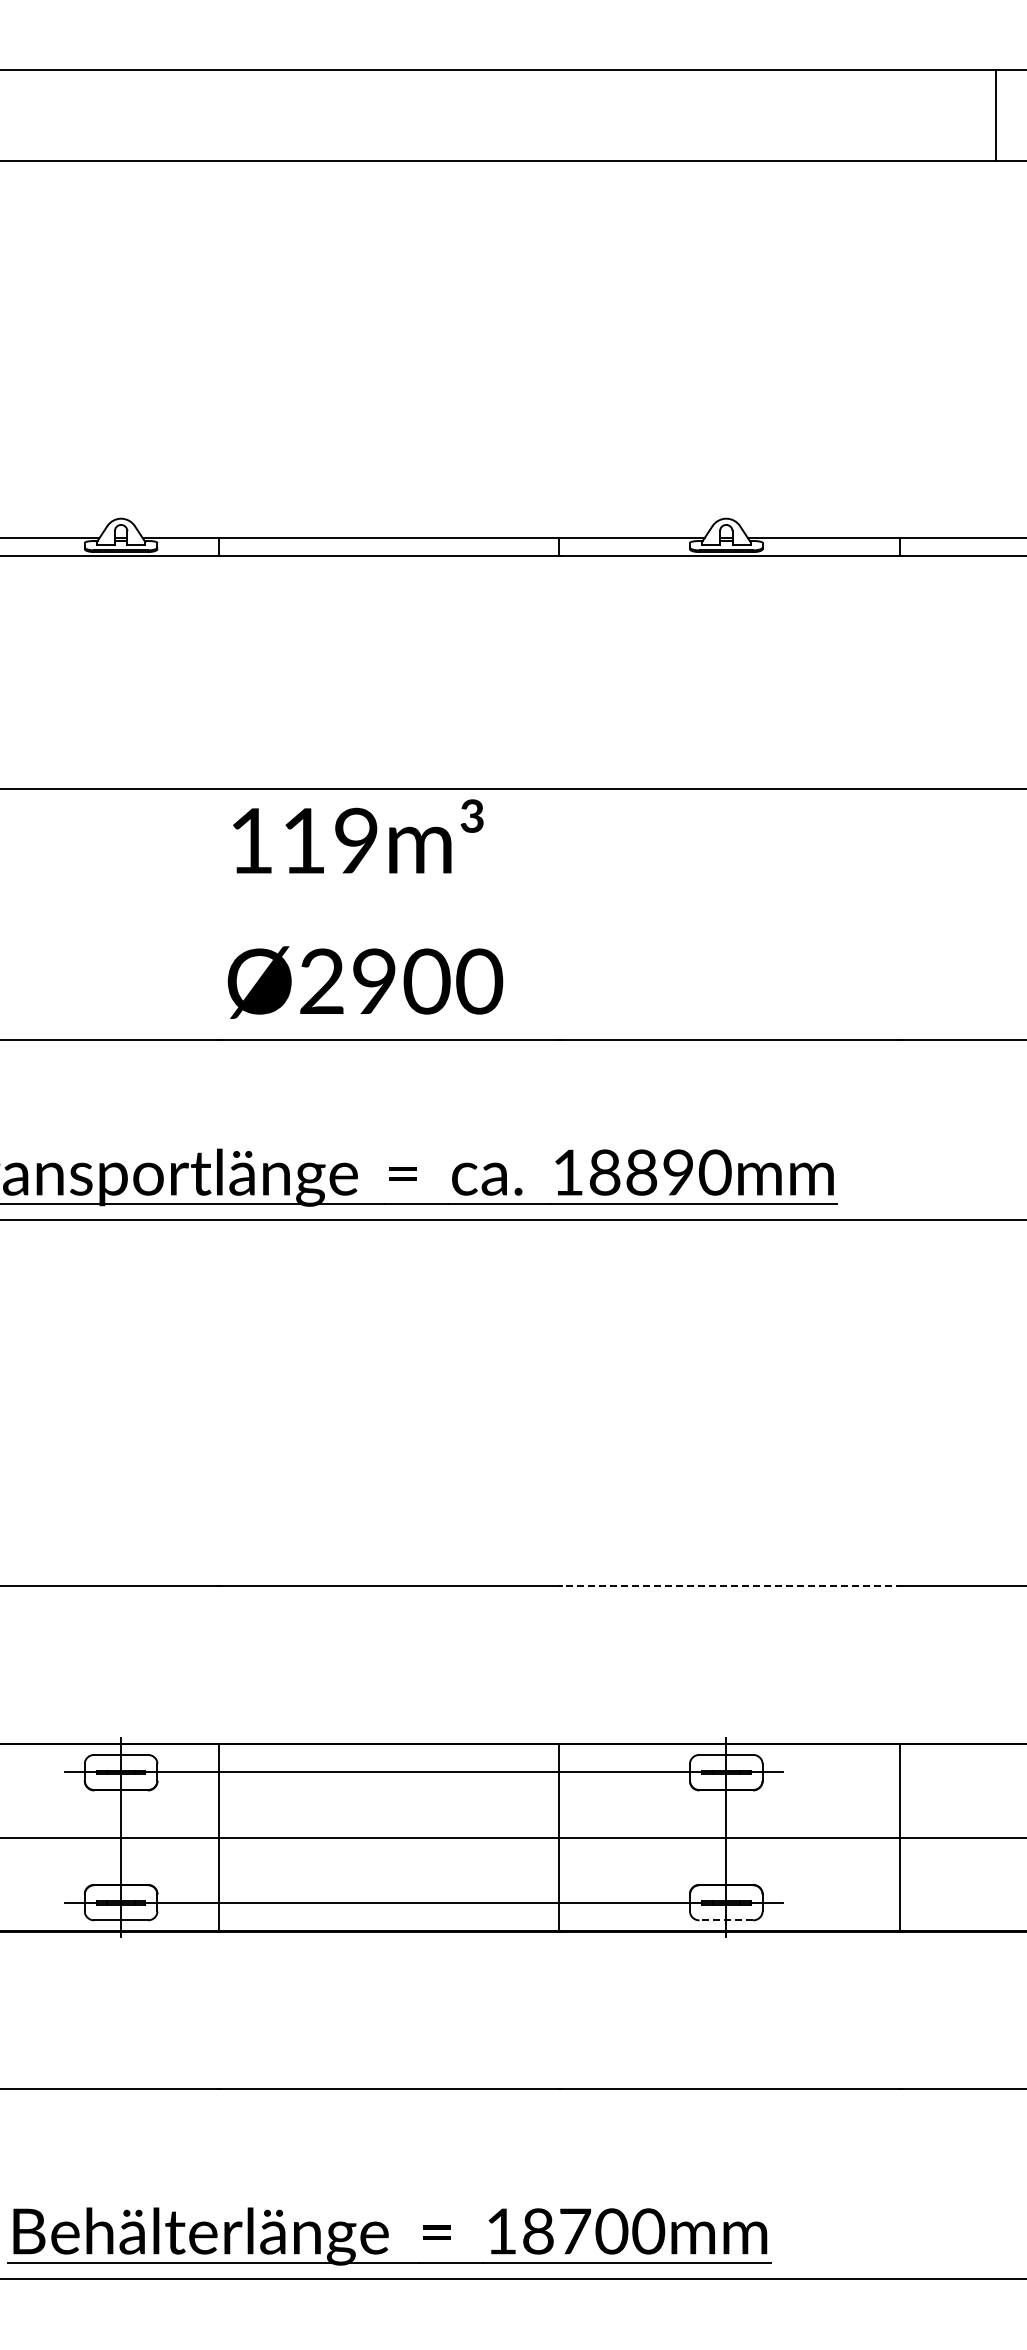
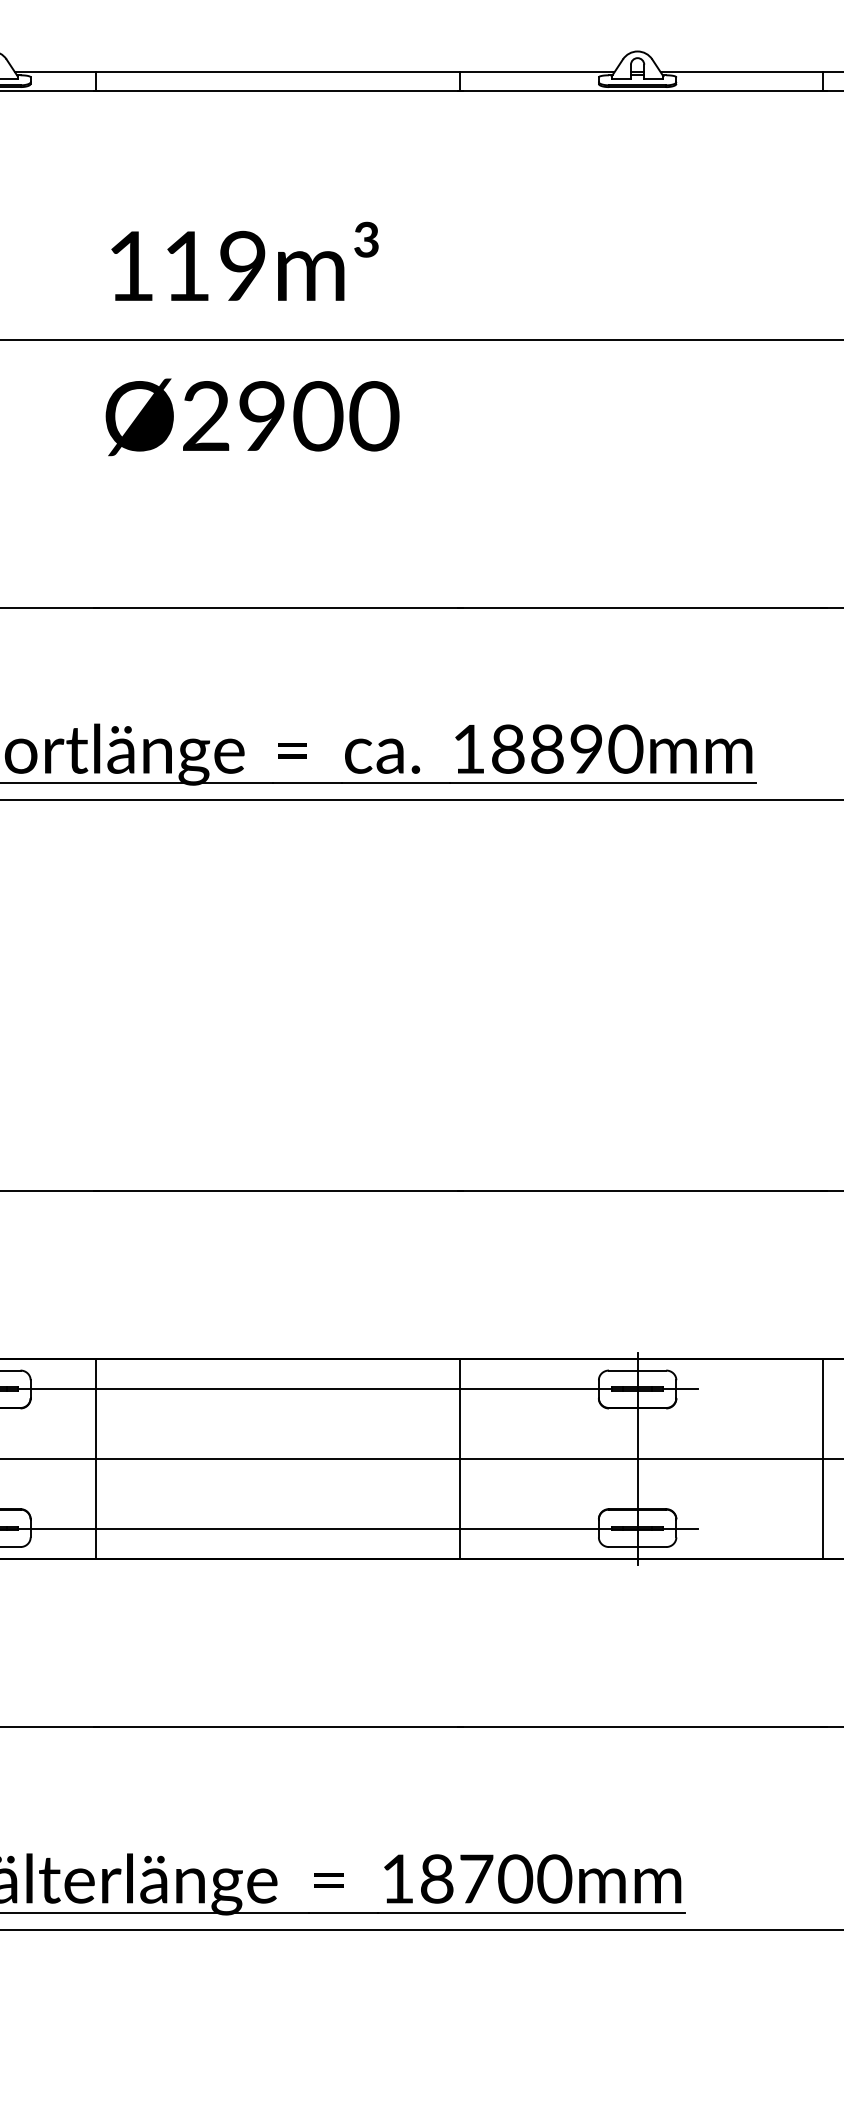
text: (365, 908) -> (252, 338), moved
line: (730, 1586) -> (642, 1190), dashed -> solid
line: (726, 1920) -> (637, 1547), dashed -> solid

